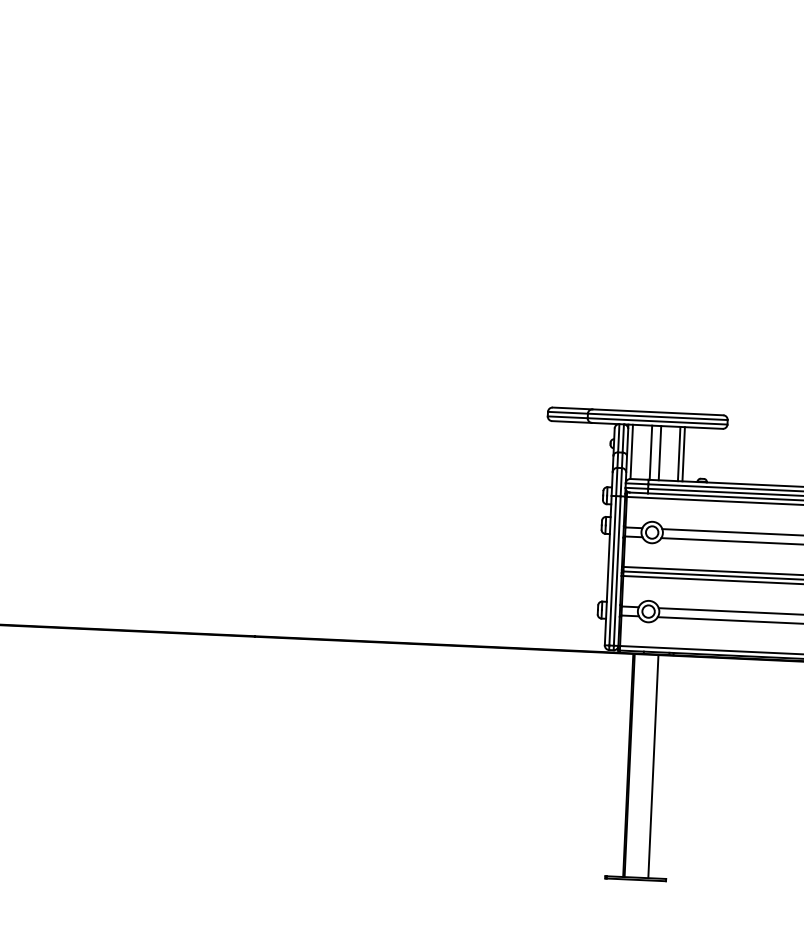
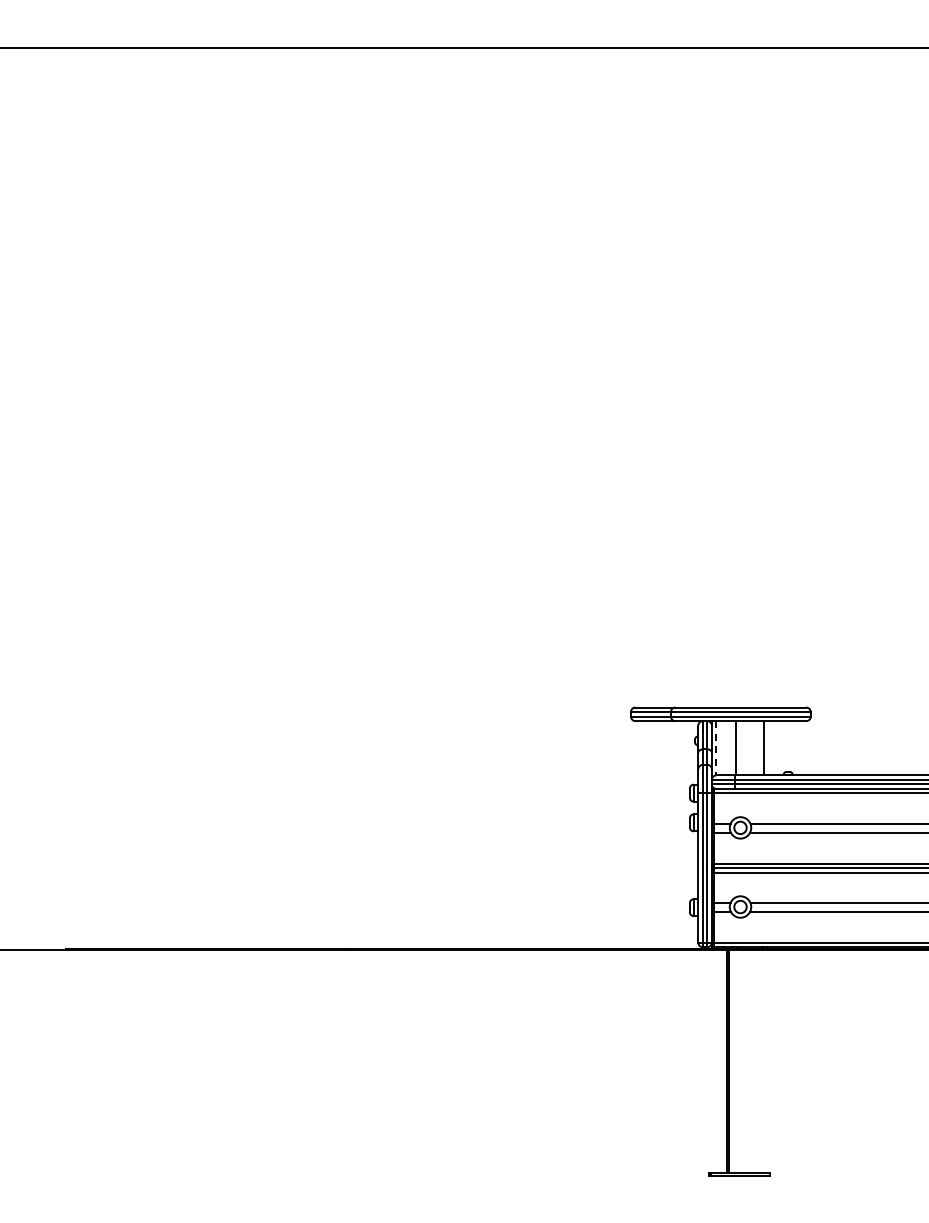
line: (631, 452) -> (716, 748), solid -> dashed
line: (659, 453) -> (744, 748), removed
line: (683, 454) -> (768, 748), removed
line: (653, 766) -> (752, 1061), removed

